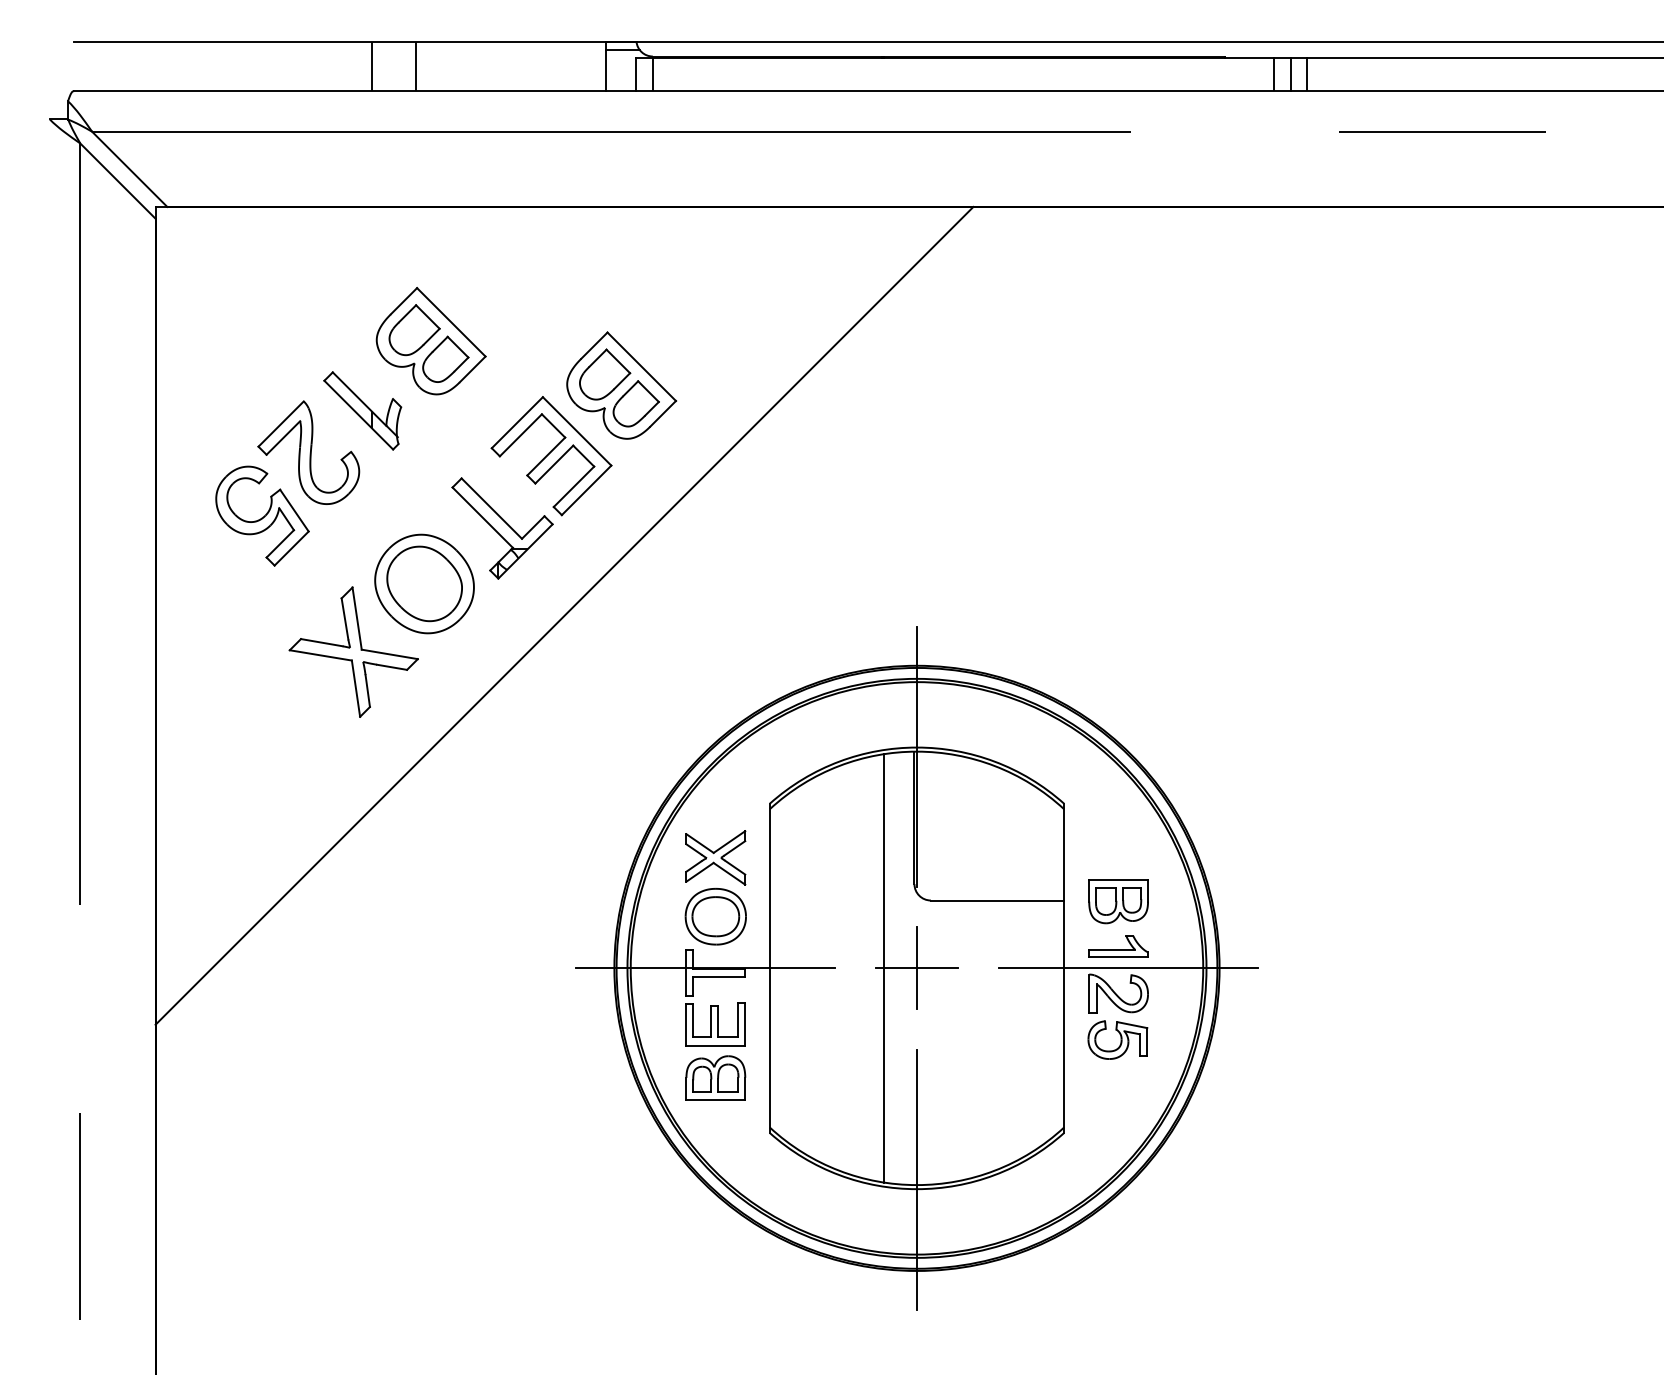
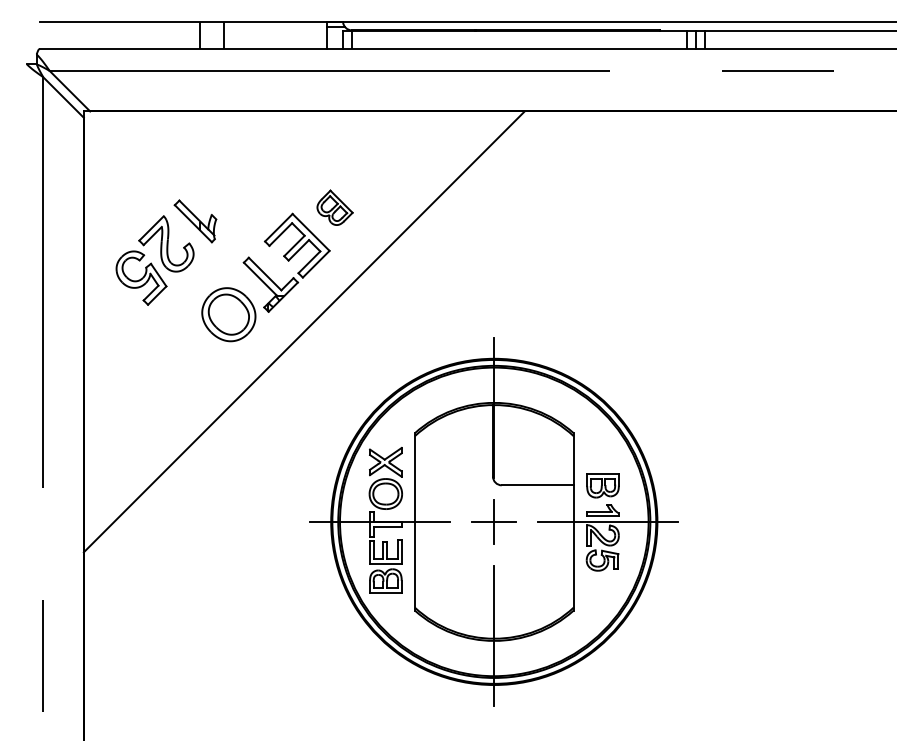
part: (431, 340) -> (232, 183), removed
part: (620, 385) -> (334, 207), size x0.6
part: (353, 652) -> (190, 351), removed
line: (883, 967) -> (476, 521), removed

